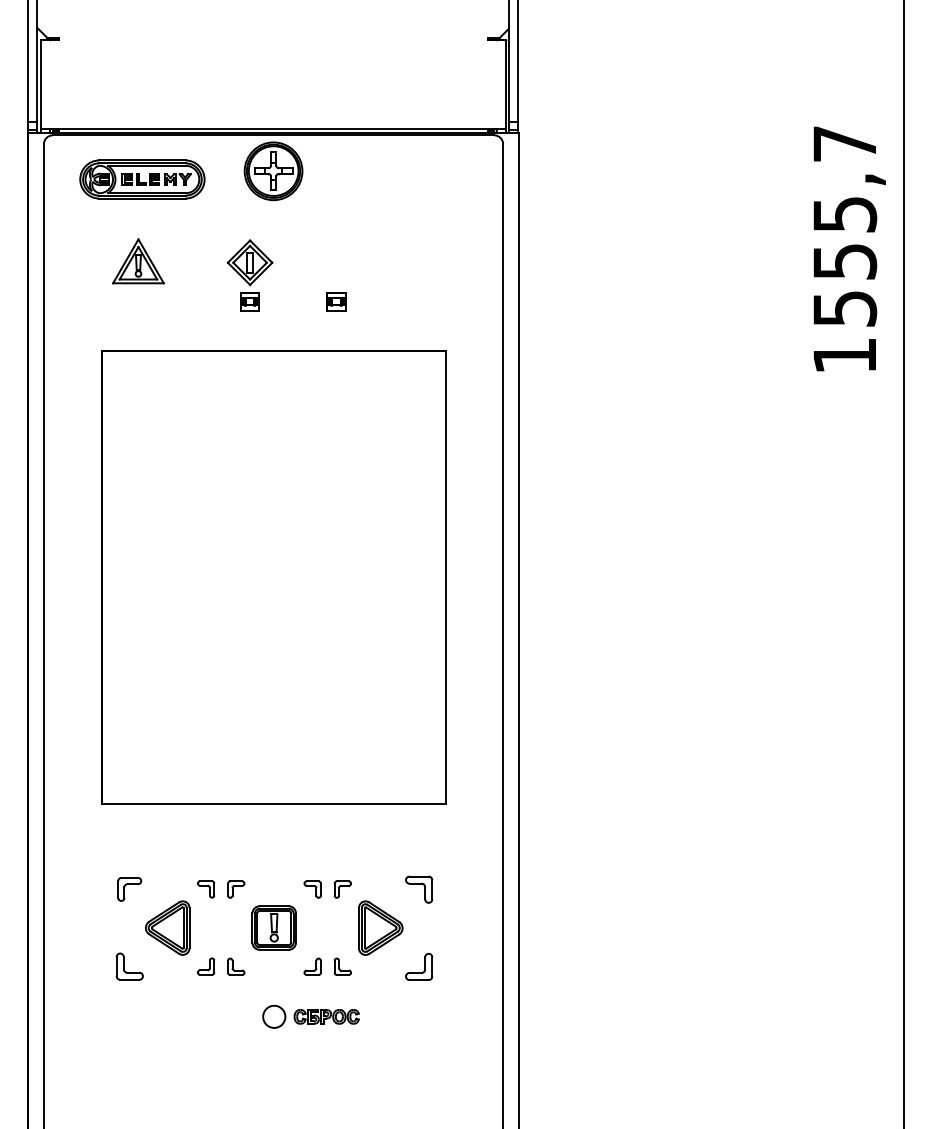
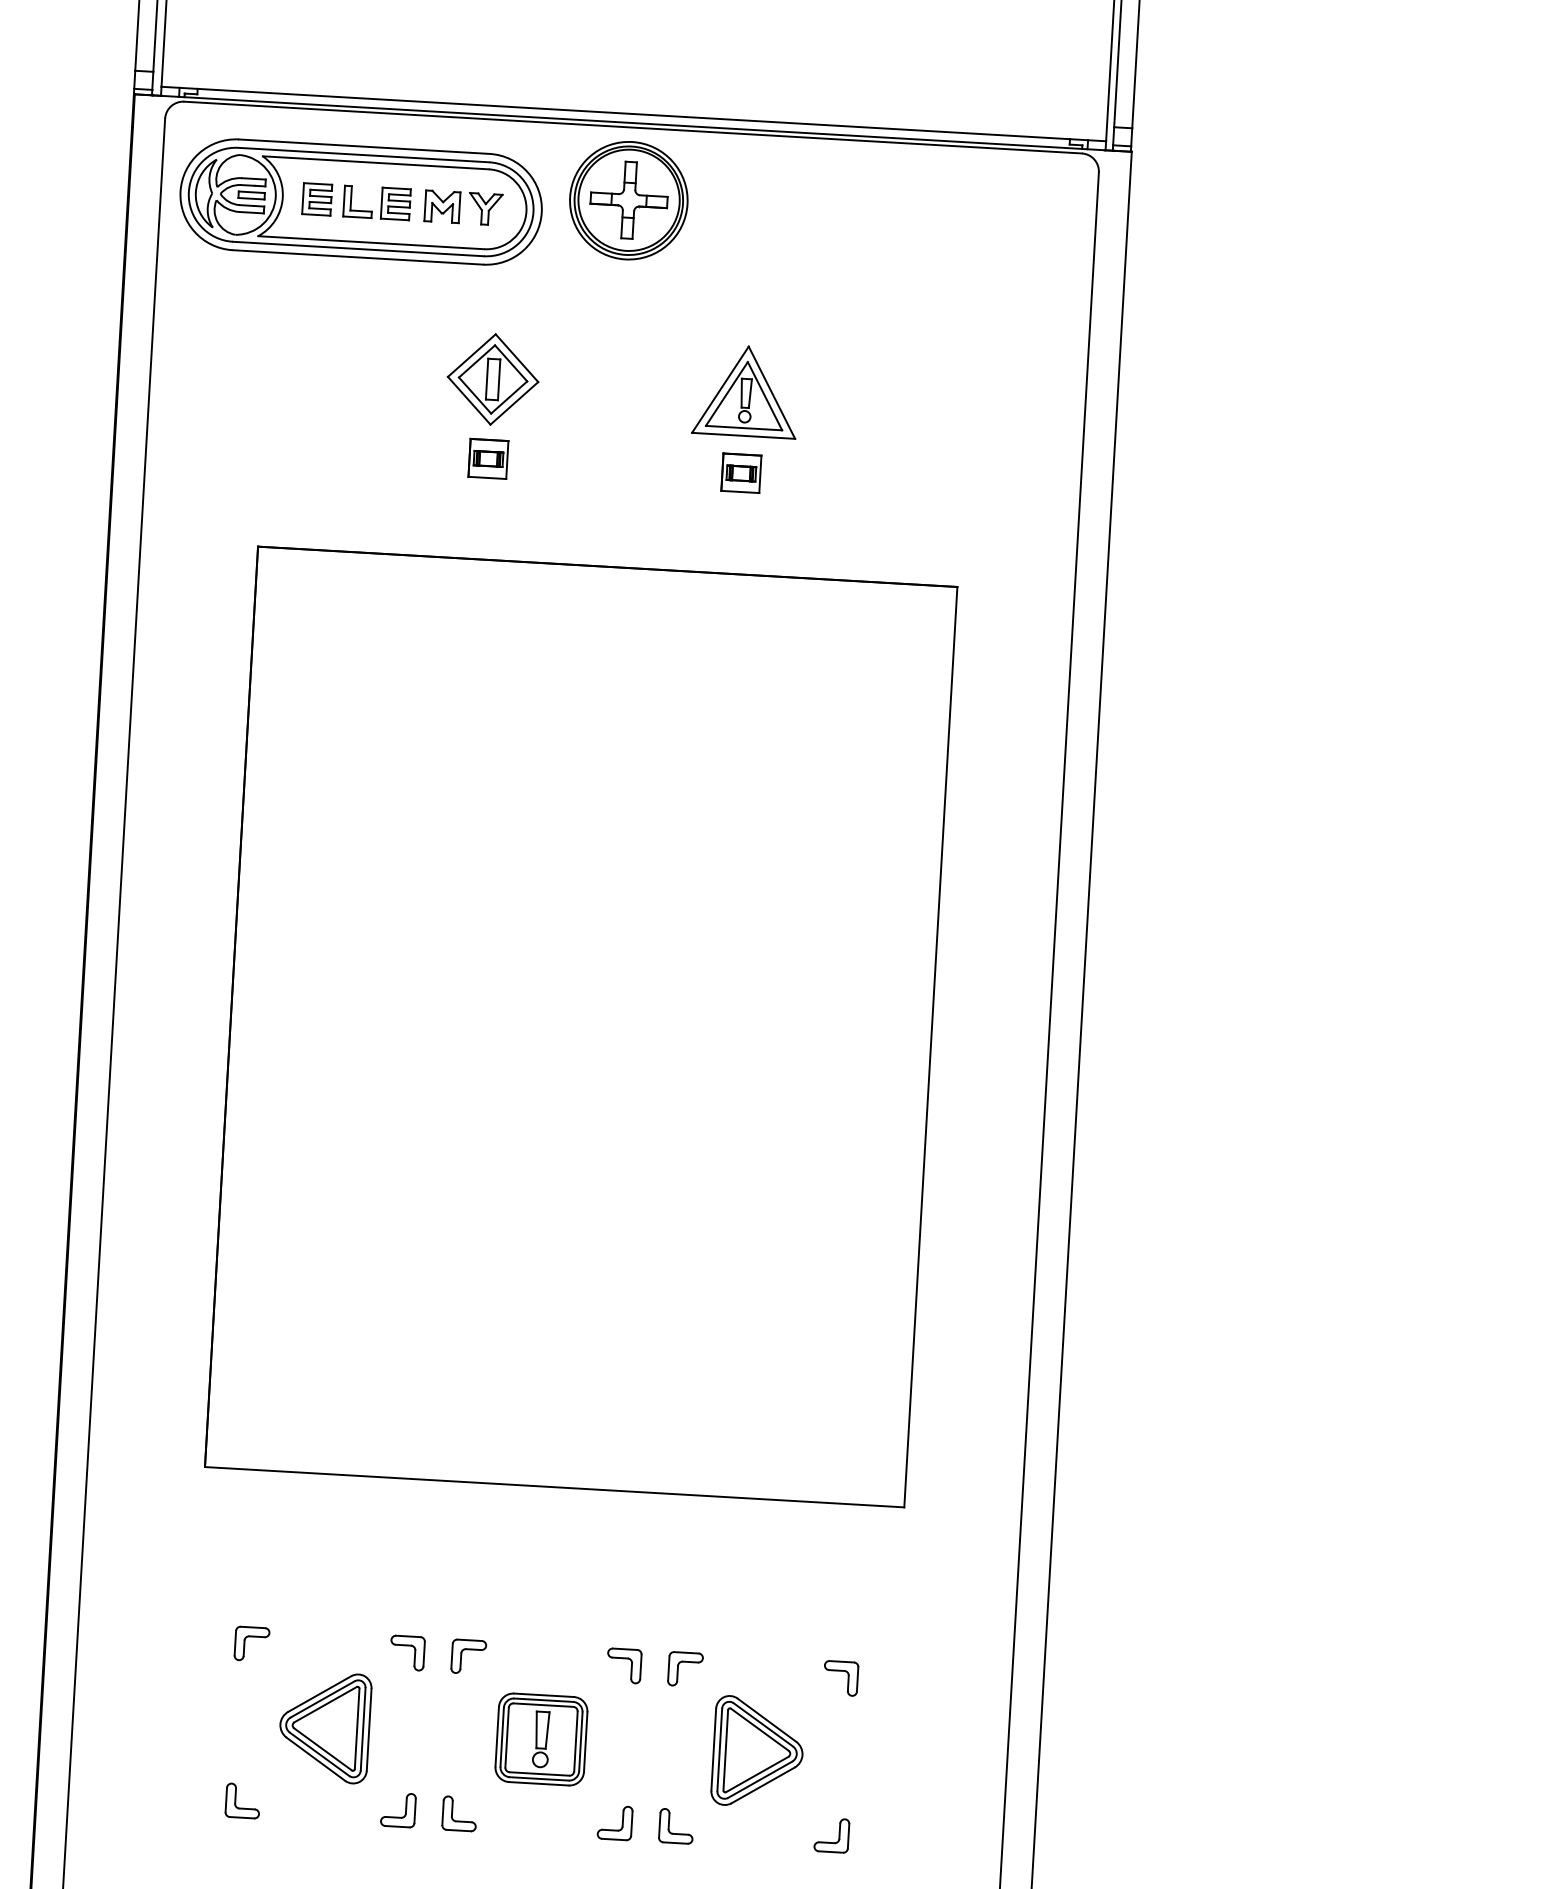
part: (142, 179) -> (361, 202), size x1.43
part: (138, 261) -> (746, 391), moved
part: (249, 275) -> (490, 405), moved
part: (129, 889) -> (251, 1644), size x0.71
part: (419, 889) -> (841, 1678), size x0.62
part: (129, 966) -> (242, 1800), size x0.62
part: (419, 966) -> (832, 1834), size x0.62

